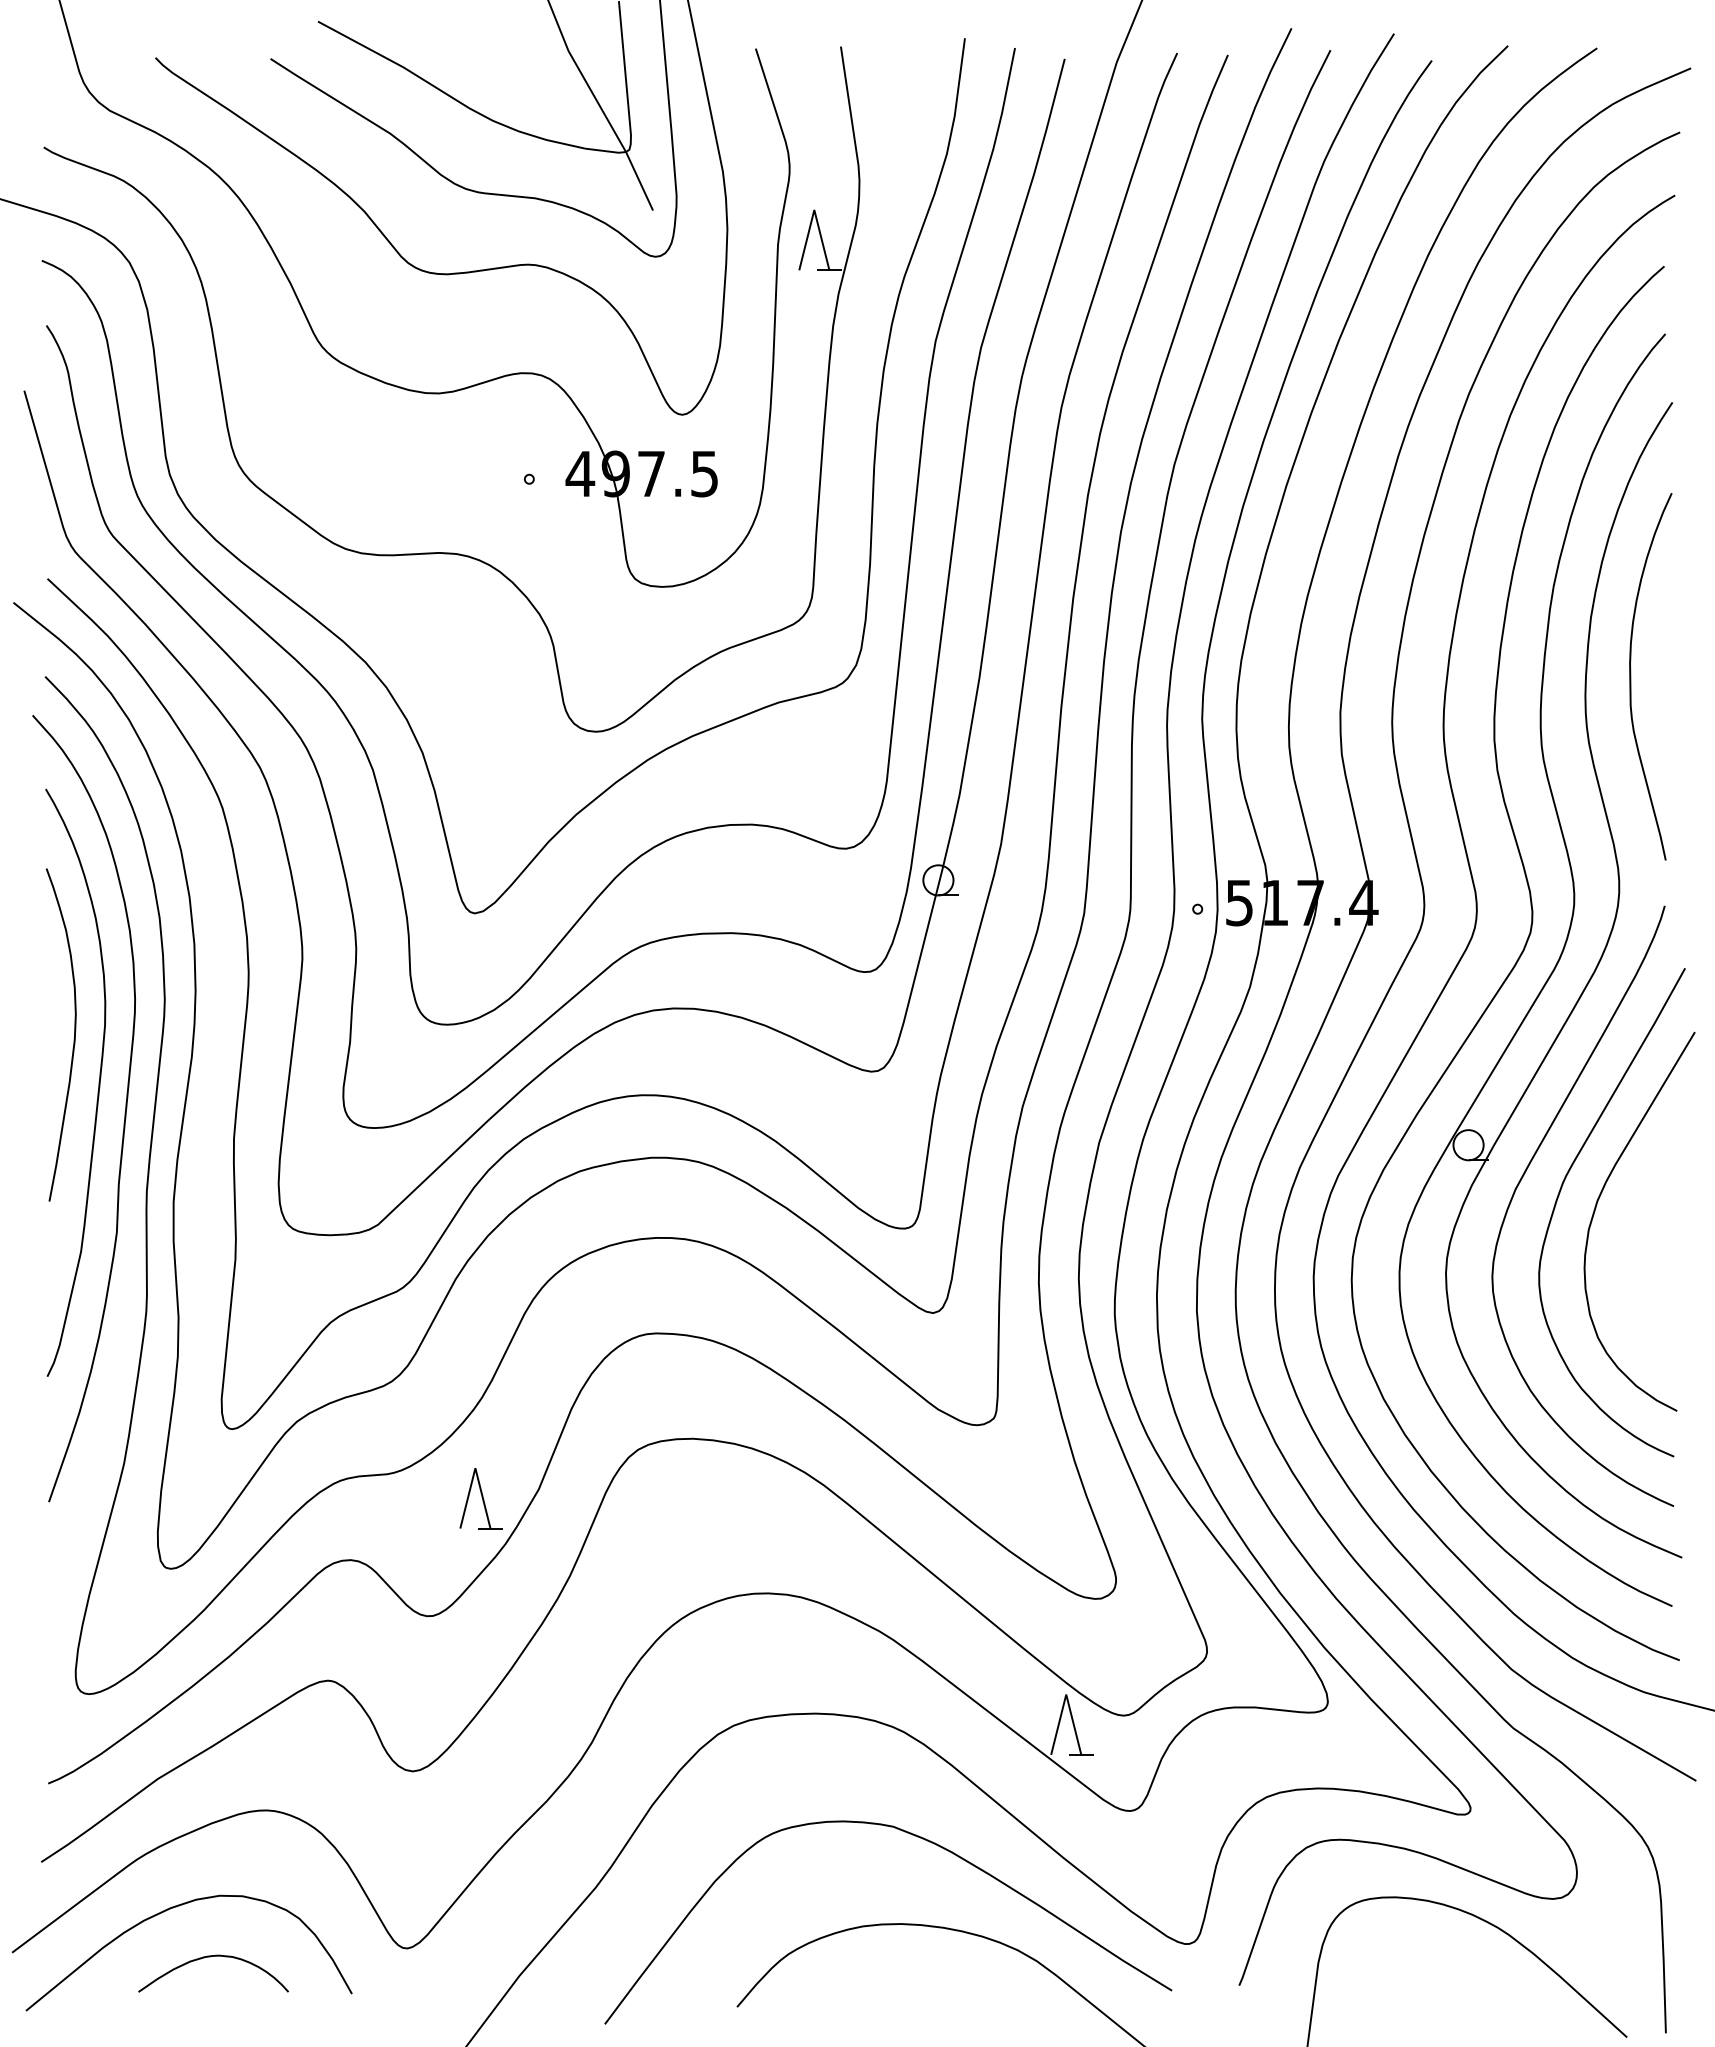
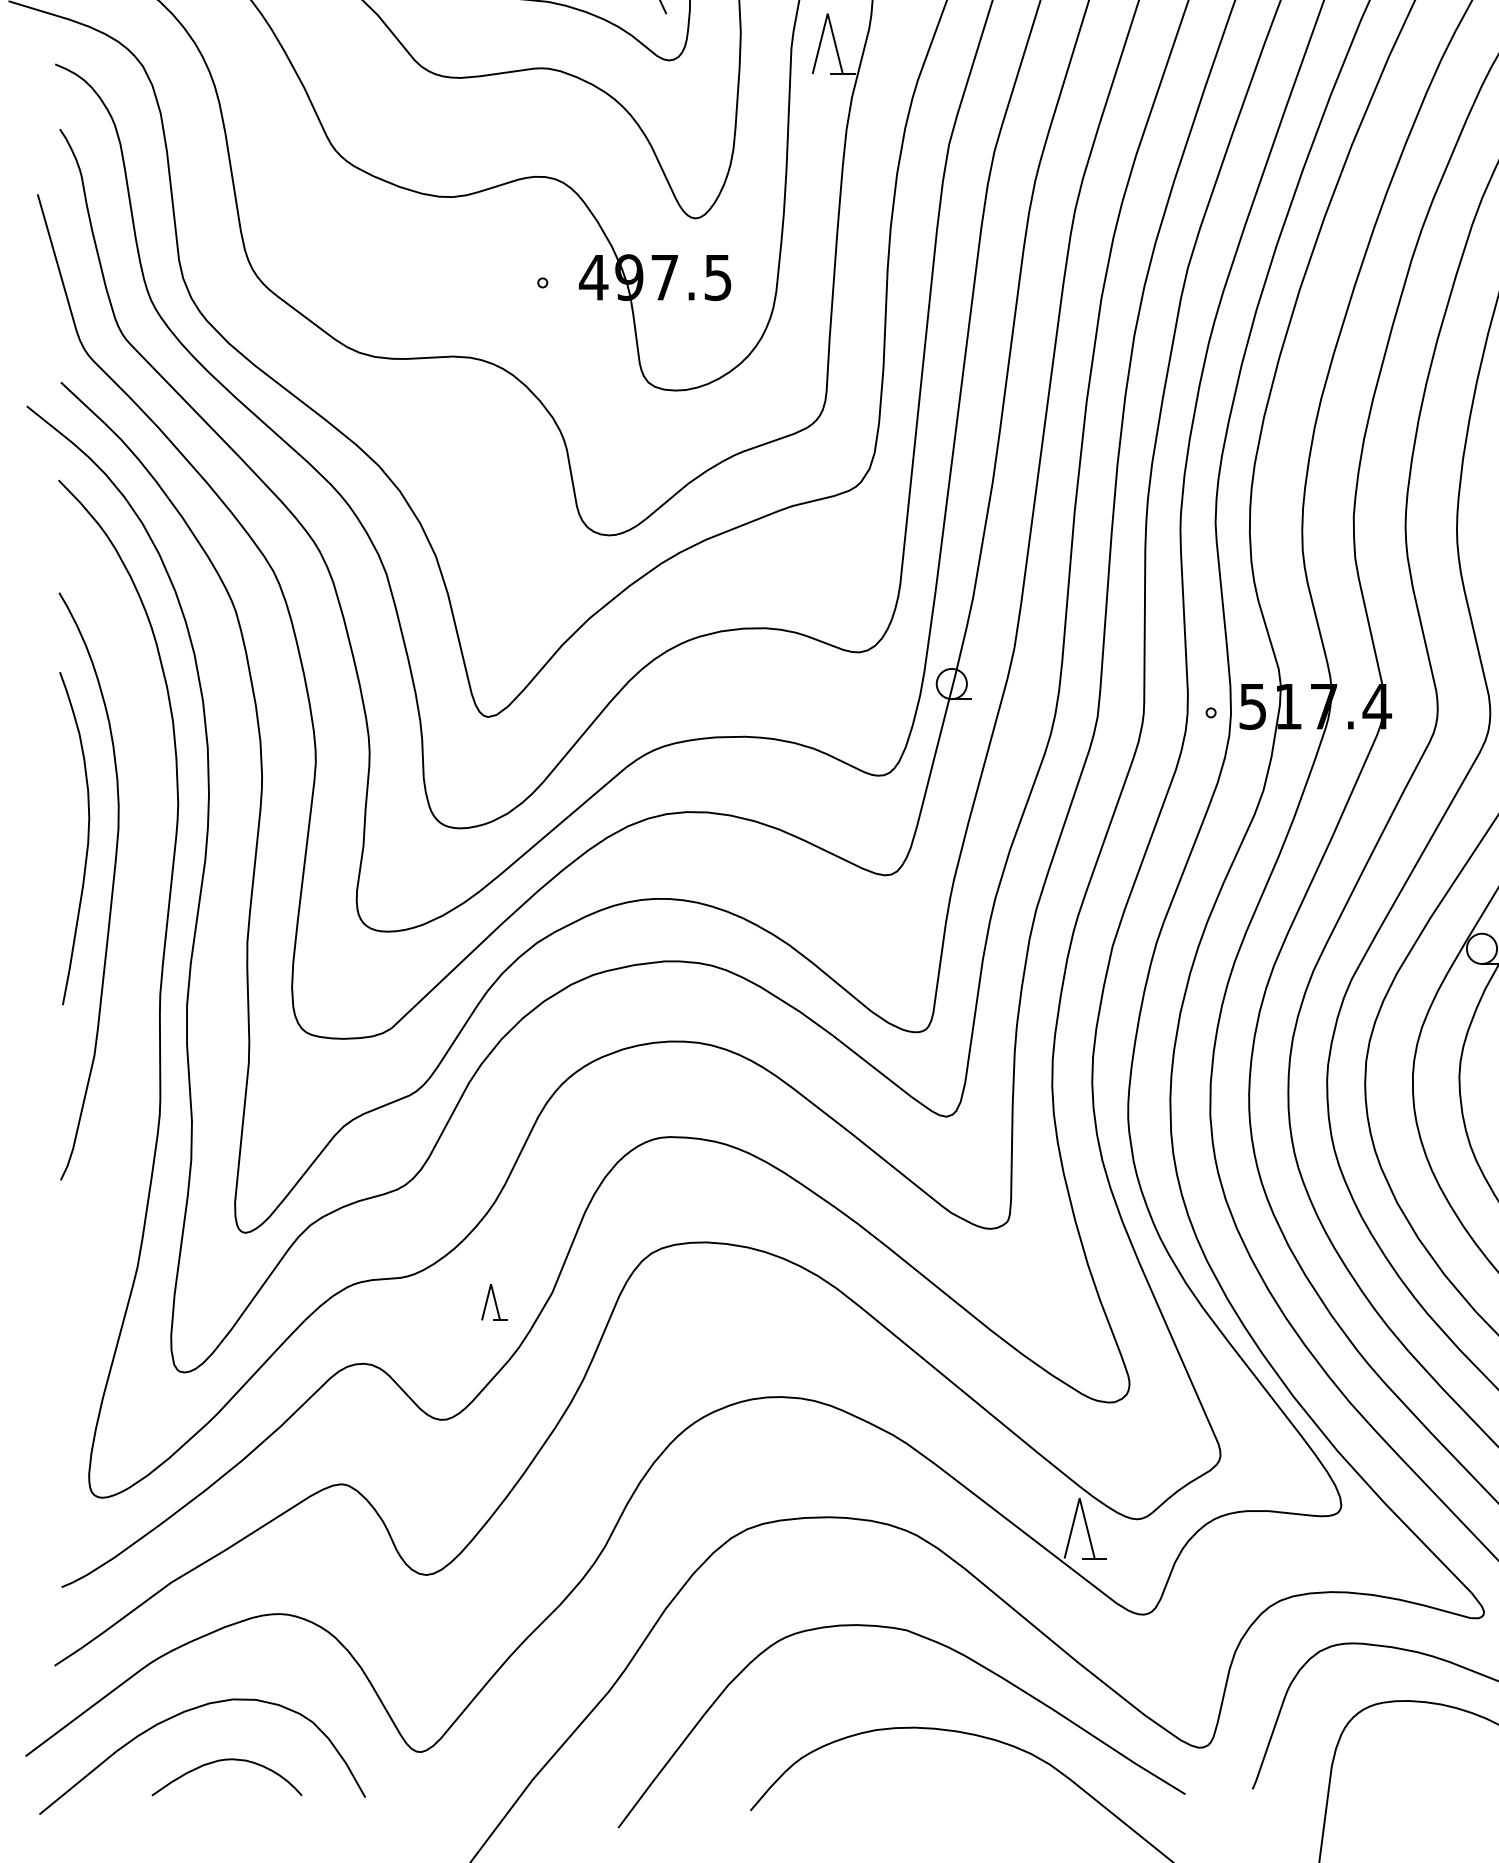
curve: (124, 1112) -> (137, 916), removed
part: (480, 1498) -> (493, 1302), size x0.6

